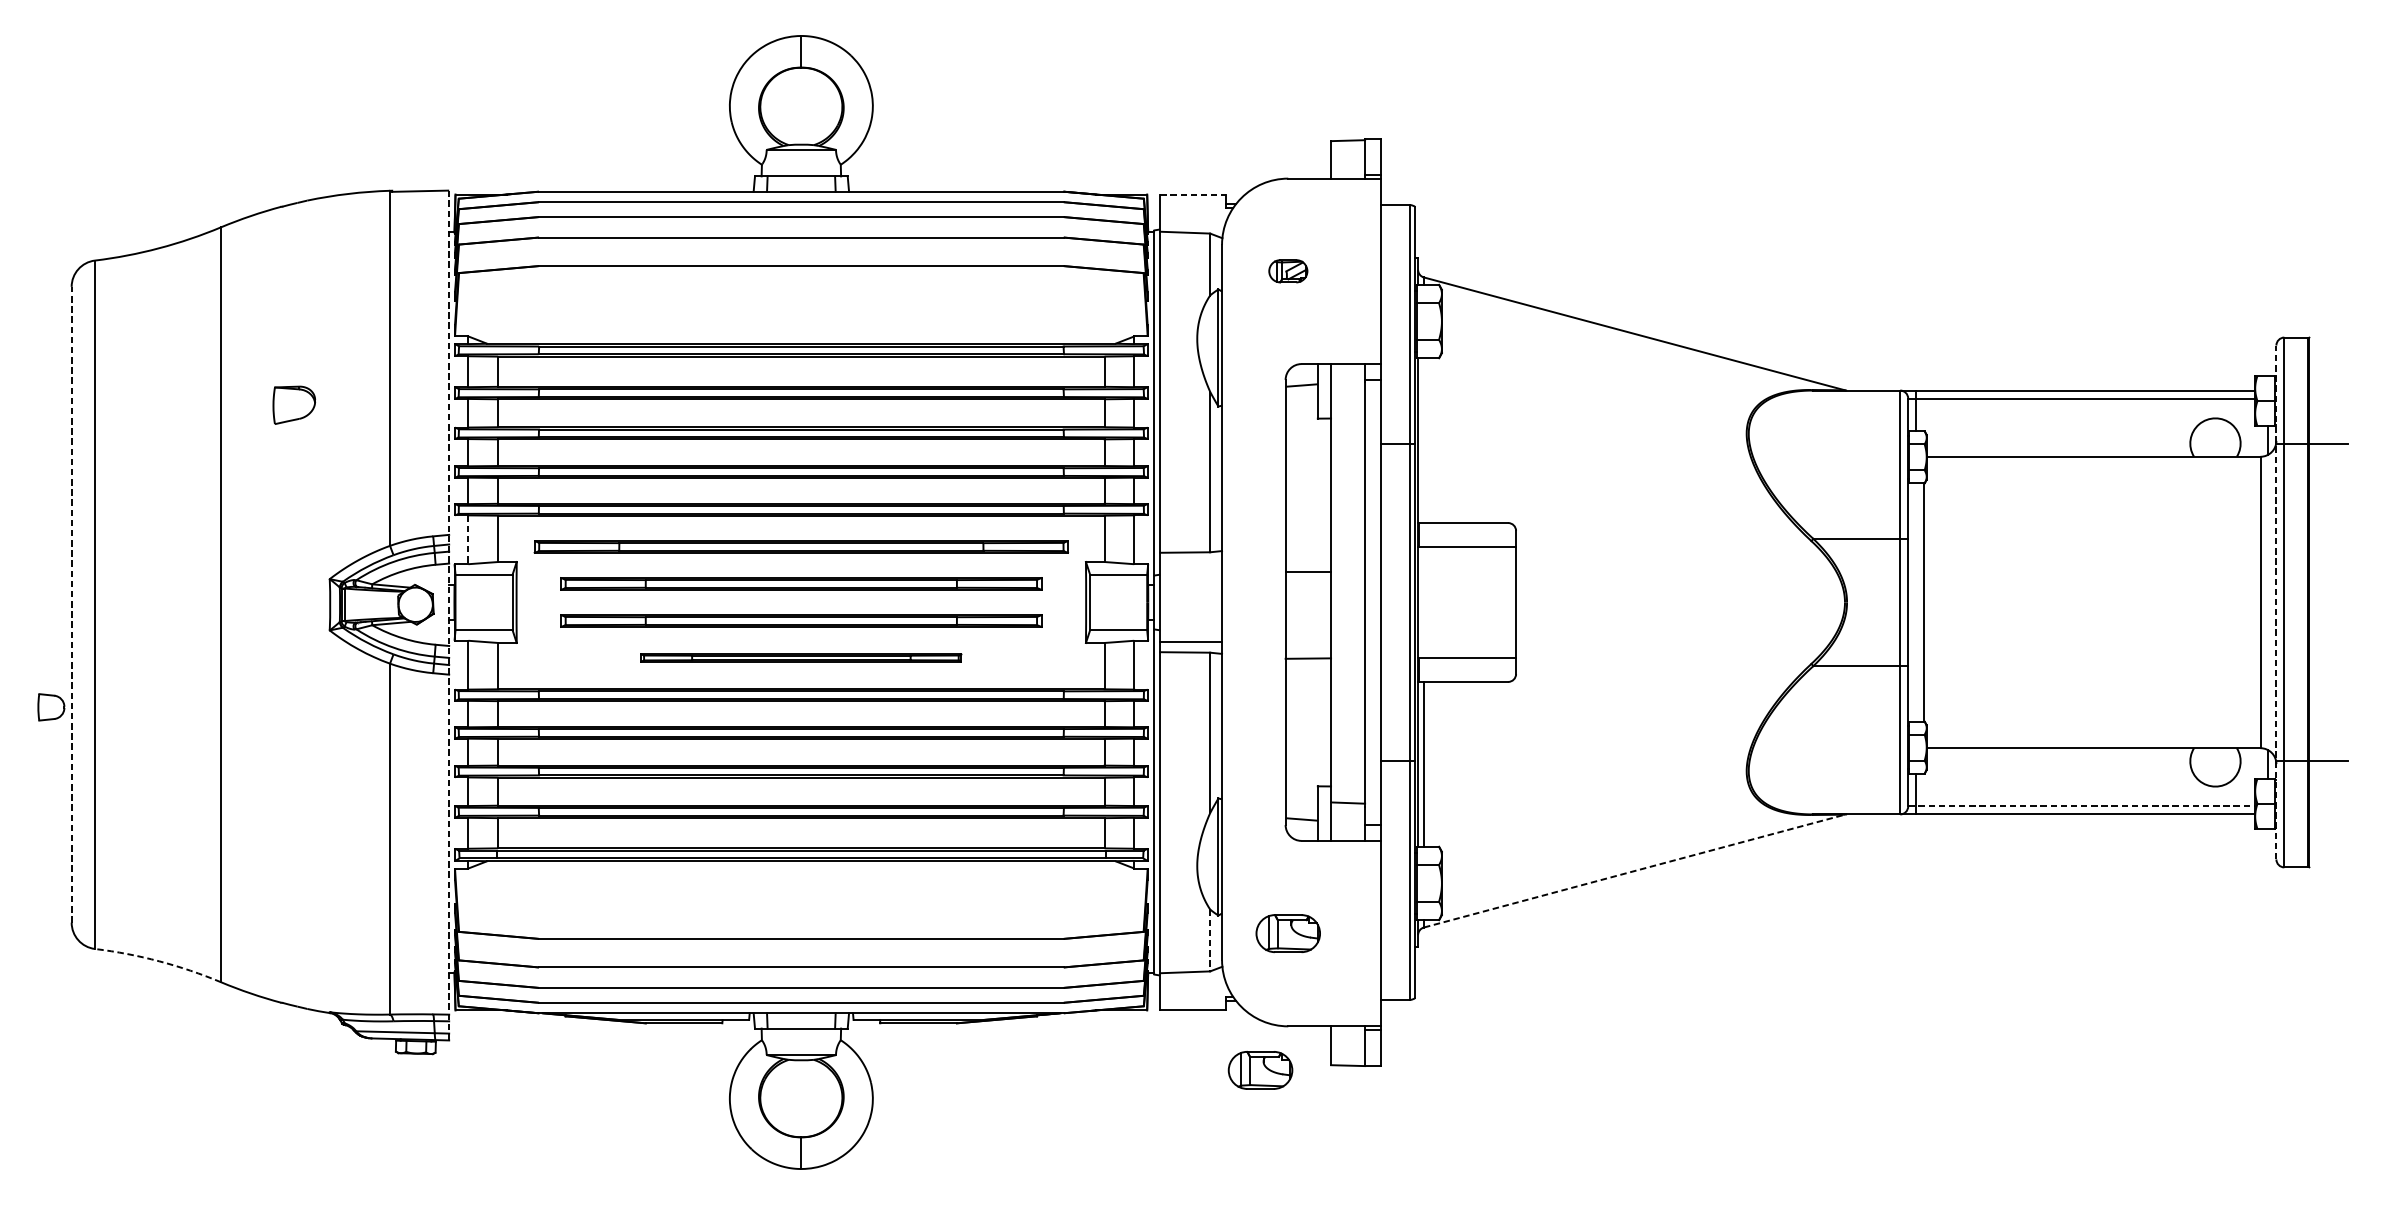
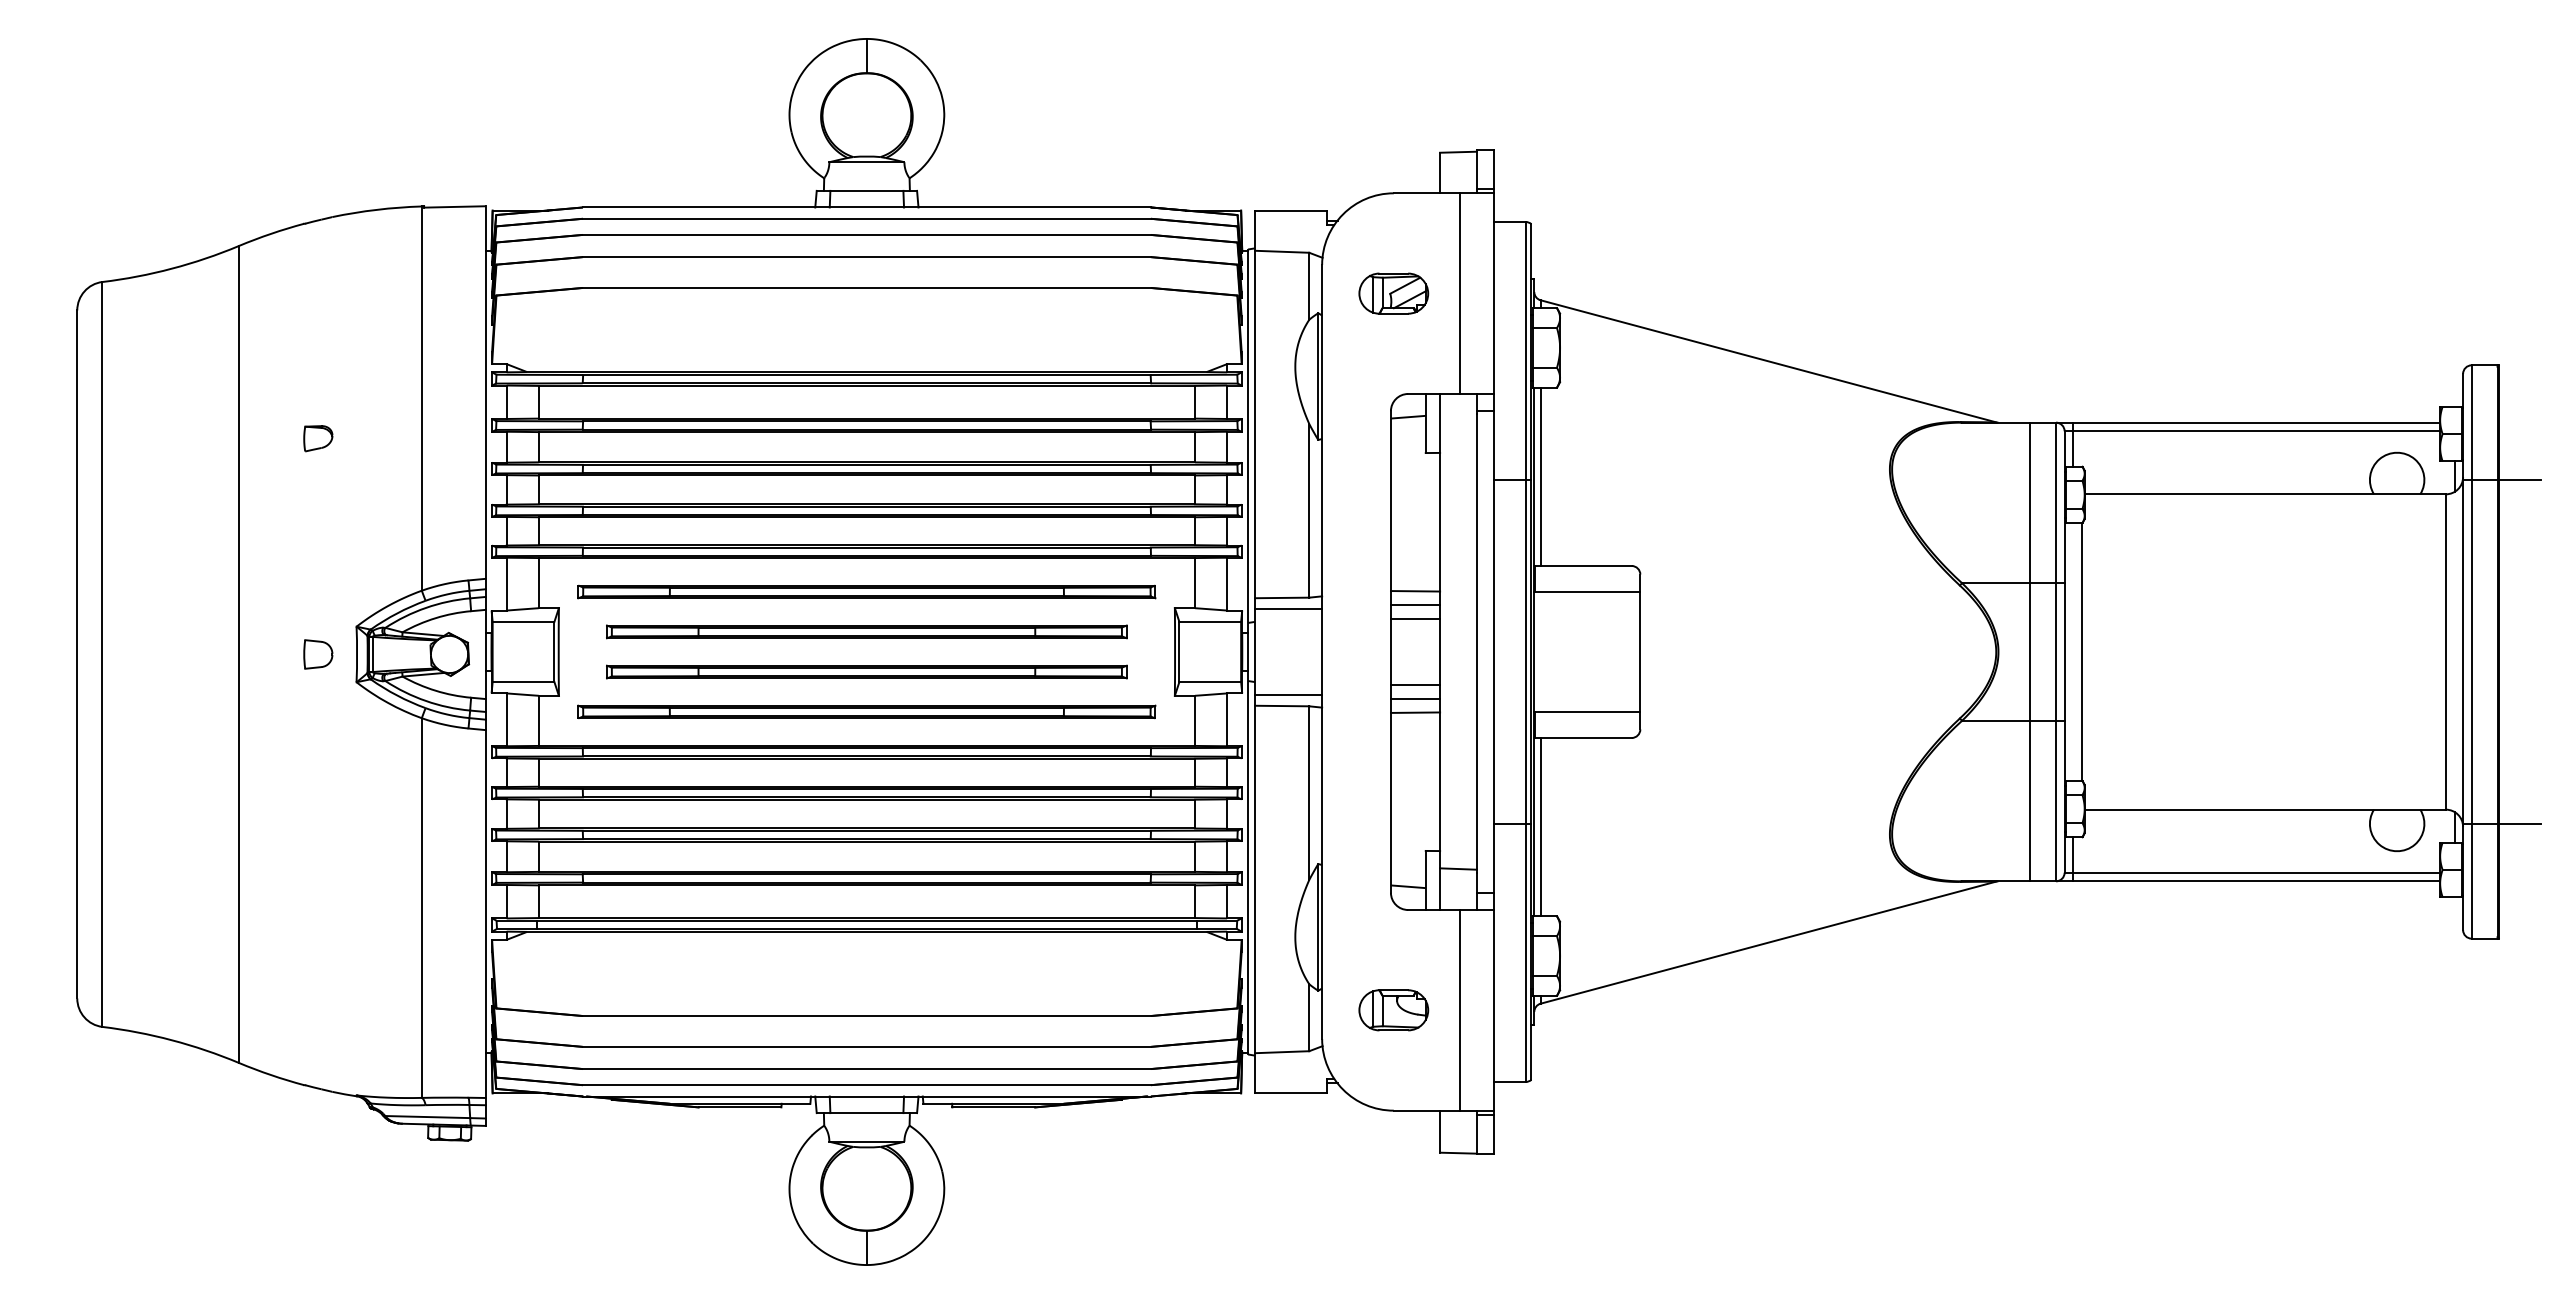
line: (1193, 194) -> (1291, 210), dashed -> solid
part: (1287, 271) -> (1393, 293), size x1.67
line: (1348, 271) -> (1459, 293), added
part: (294, 405) -> (318, 438), size x0.62
line: (1423, 440) -> (1540, 476), added
line: (468, 540) -> (506, 584), dashed -> solid
line: (1308, 546) -> (1415, 591), added
line: (1308, 559) -> (1415, 605), added
line: (1190, 562) -> (1288, 608), added
line: (1876, 602) -> (2030, 651), added
line: (2276, 602) -> (2463, 651), dashed -> solid
line: (71, 603) -> (77, 653), dashed -> solid
line: (448, 615) -> (485, 666), dashed -> solid
line: (1308, 632) -> (1415, 684), added
line: (1308, 645) -> (1415, 698), added
part: (800, 657) -> (866, 711), size x1.67
part: (51, 707) -> (318, 654), moved
line: (2081, 806) -> (2252, 872), dashed -> solid
line: (1634, 870) -> (1768, 942), dashed -> solid
line: (1348, 933) -> (1459, 1010), added
line: (1210, 940) -> (1309, 1017), dashed -> solid
arc: (158, 961) -> (171, 1040), dashed -> solid
part: (1260, 1070) -> (1363, 1158), removed

